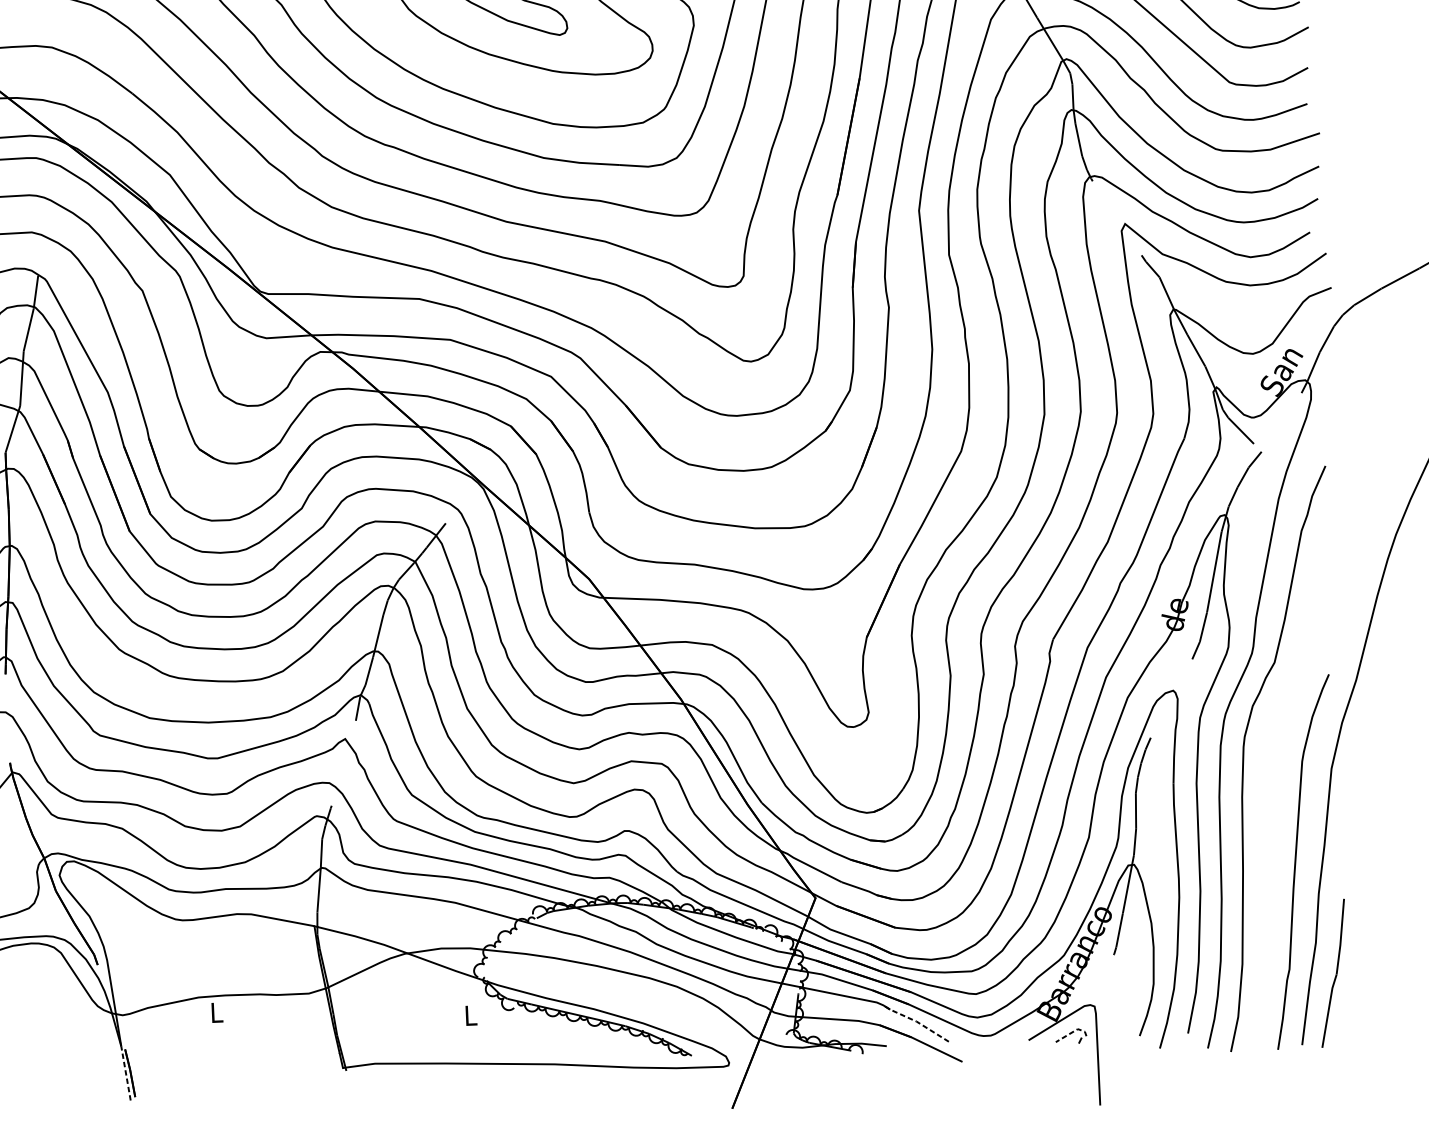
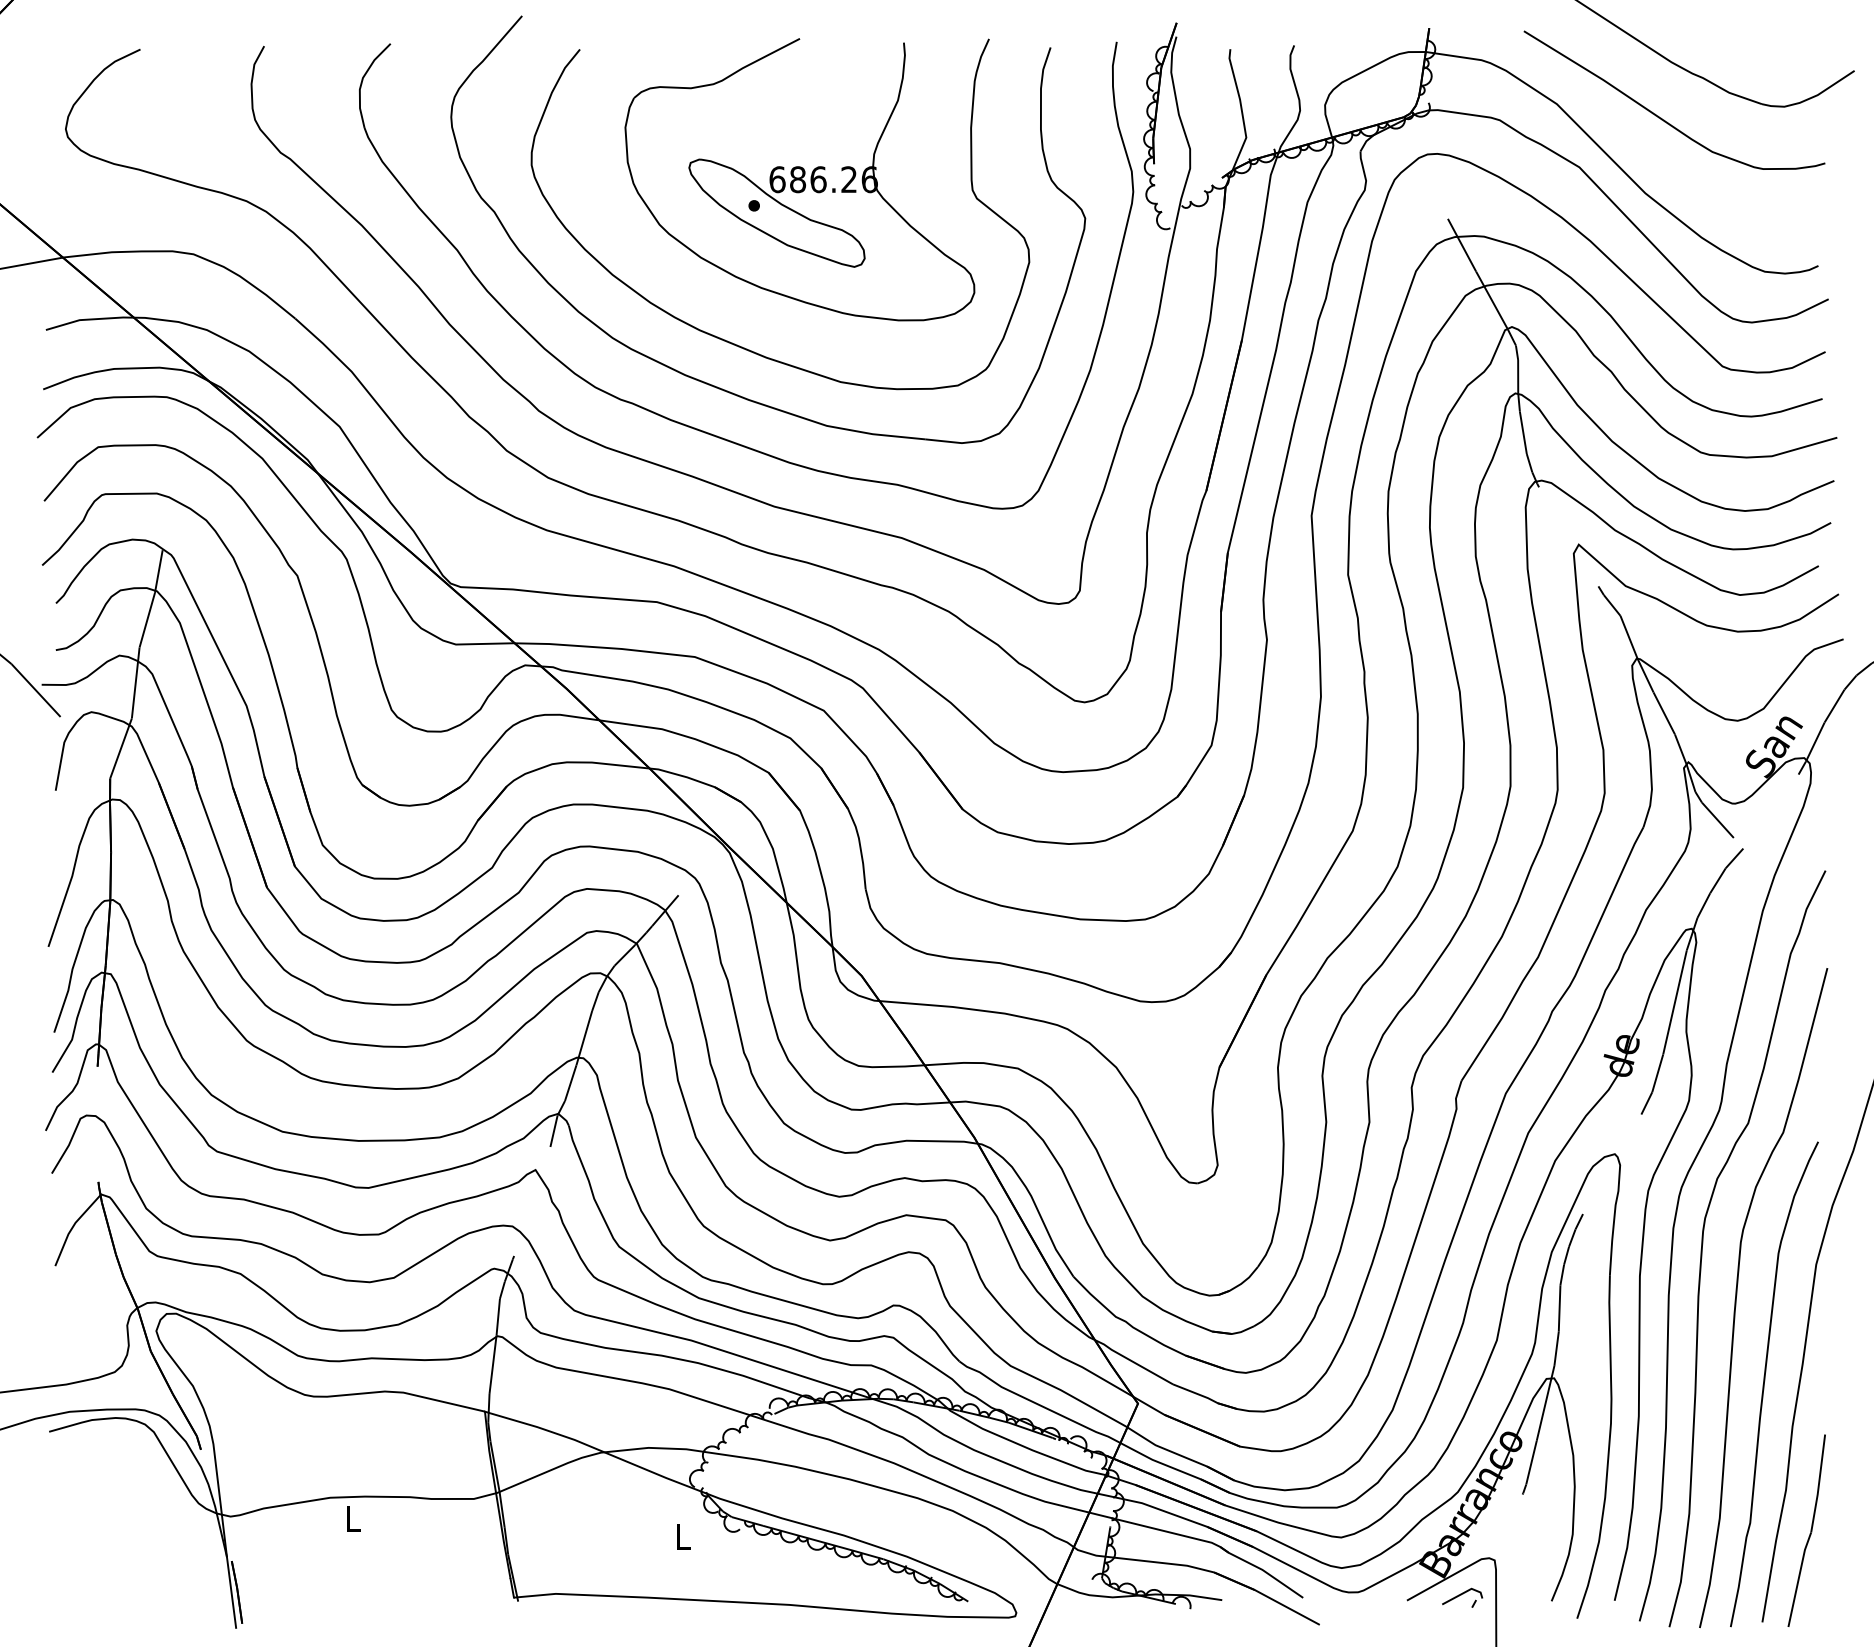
curve: (1272, 795) -> (1737, 1295), added
line: (916, 1021) -> (1262, 1569), dashed -> solid
line: (1072, 1032) -> (1464, 1592), dashed -> solid
line: (125, 1073) -> (231, 1592), dashed -> solid

